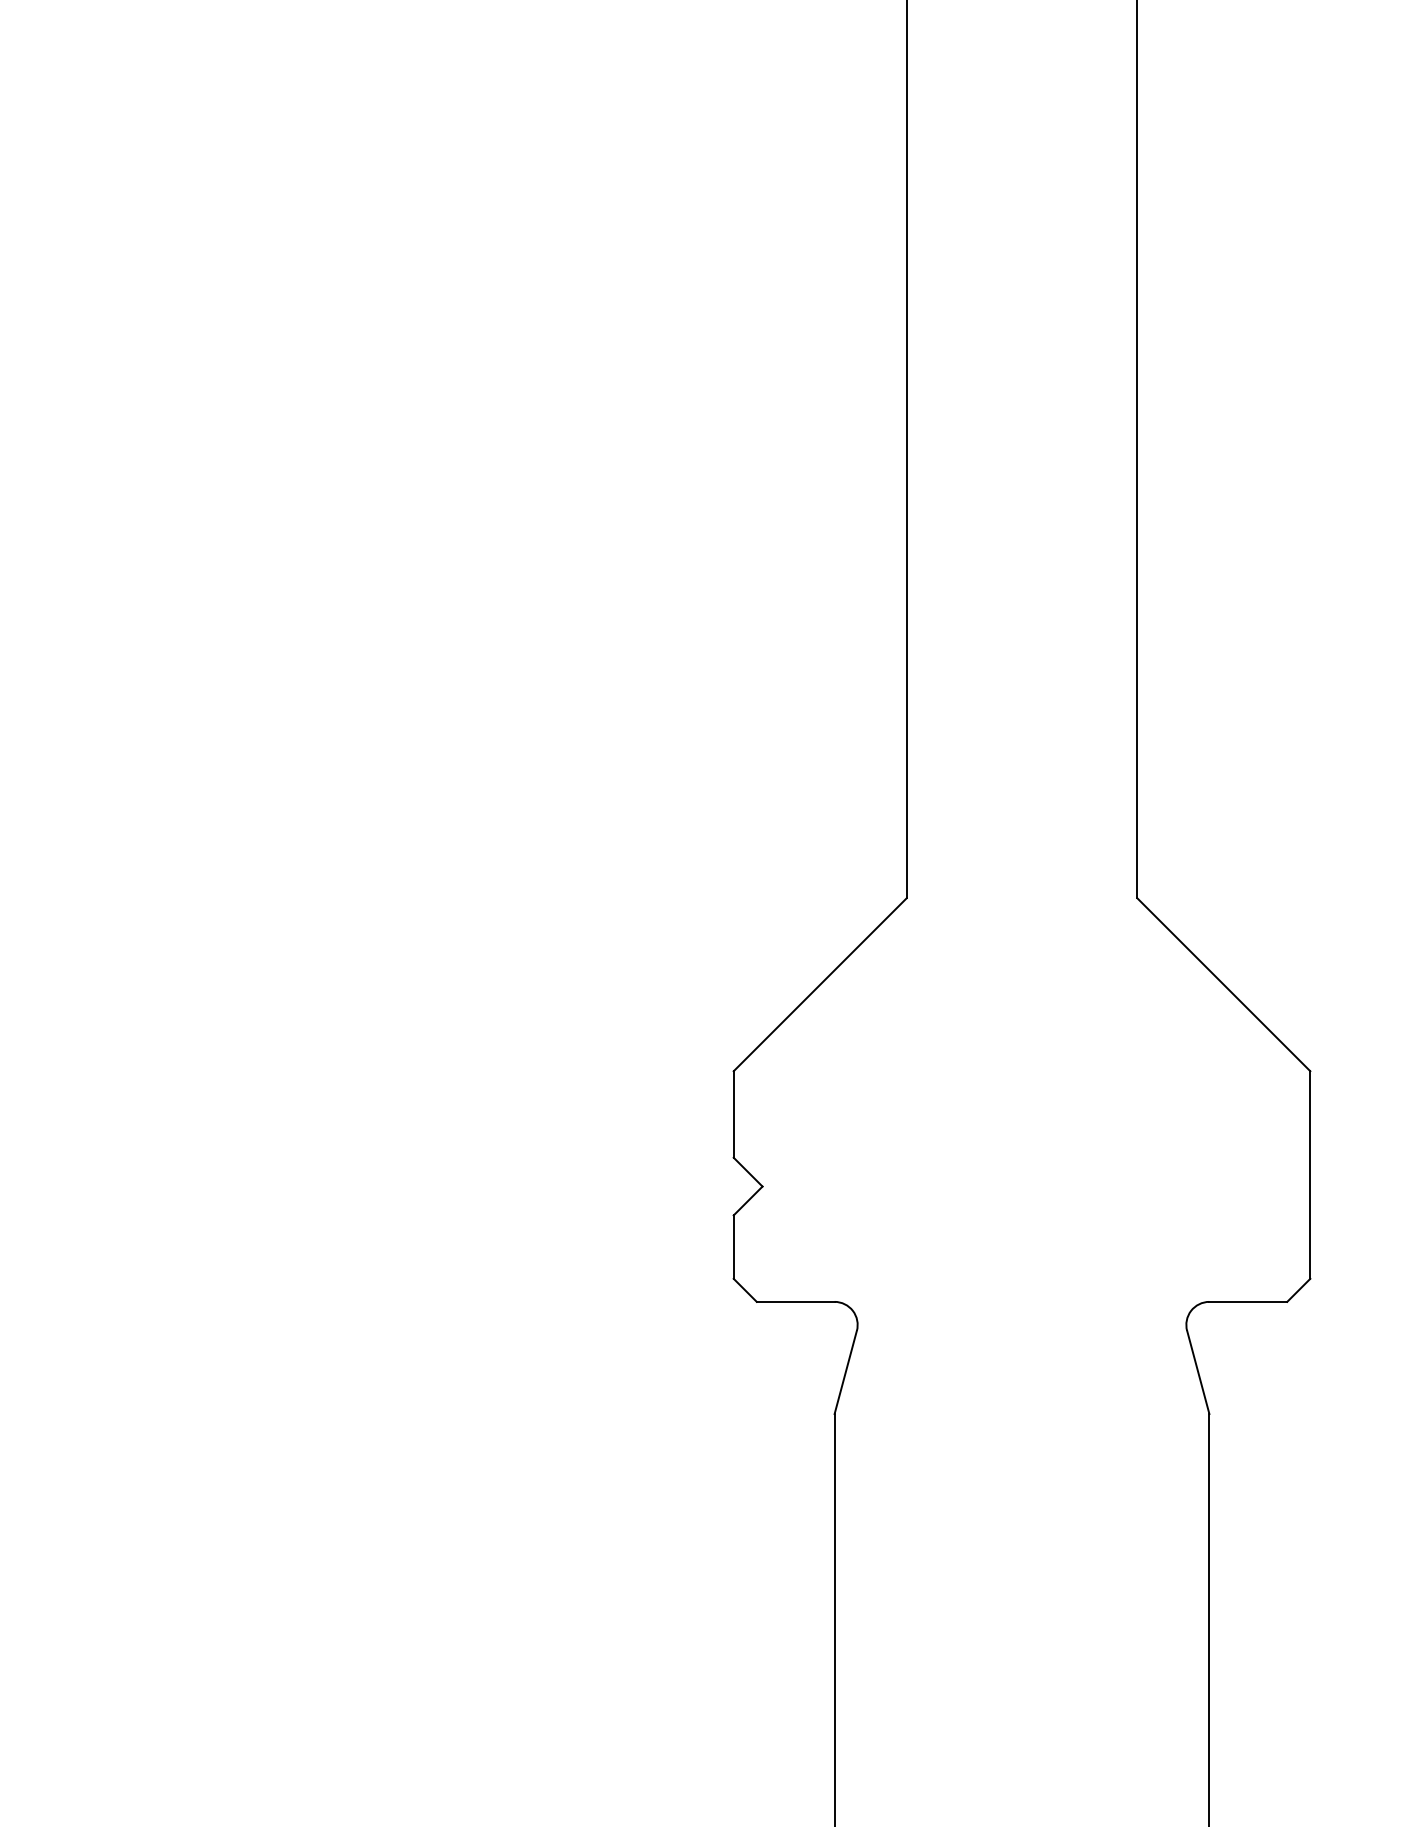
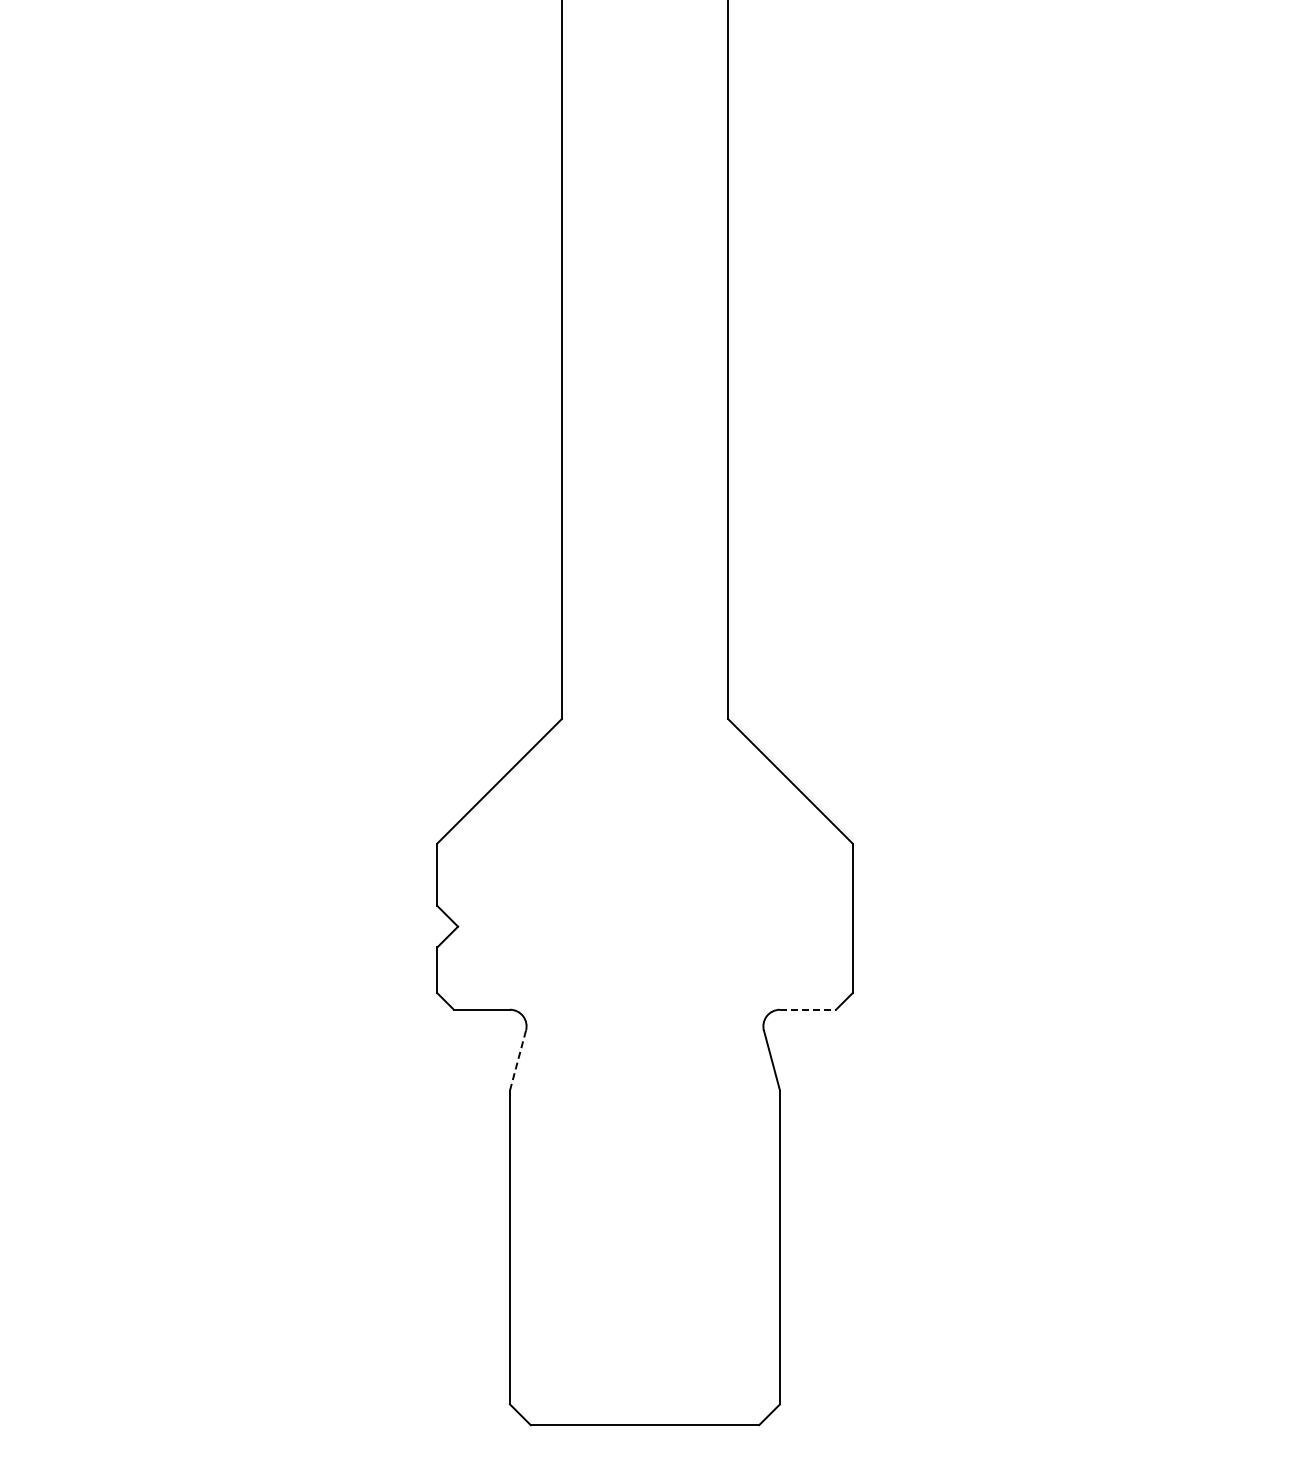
line: (1248, 1301) -> (808, 1009), solid -> dashed
line: (845, 1372) -> (517, 1060), solid -> dashed

